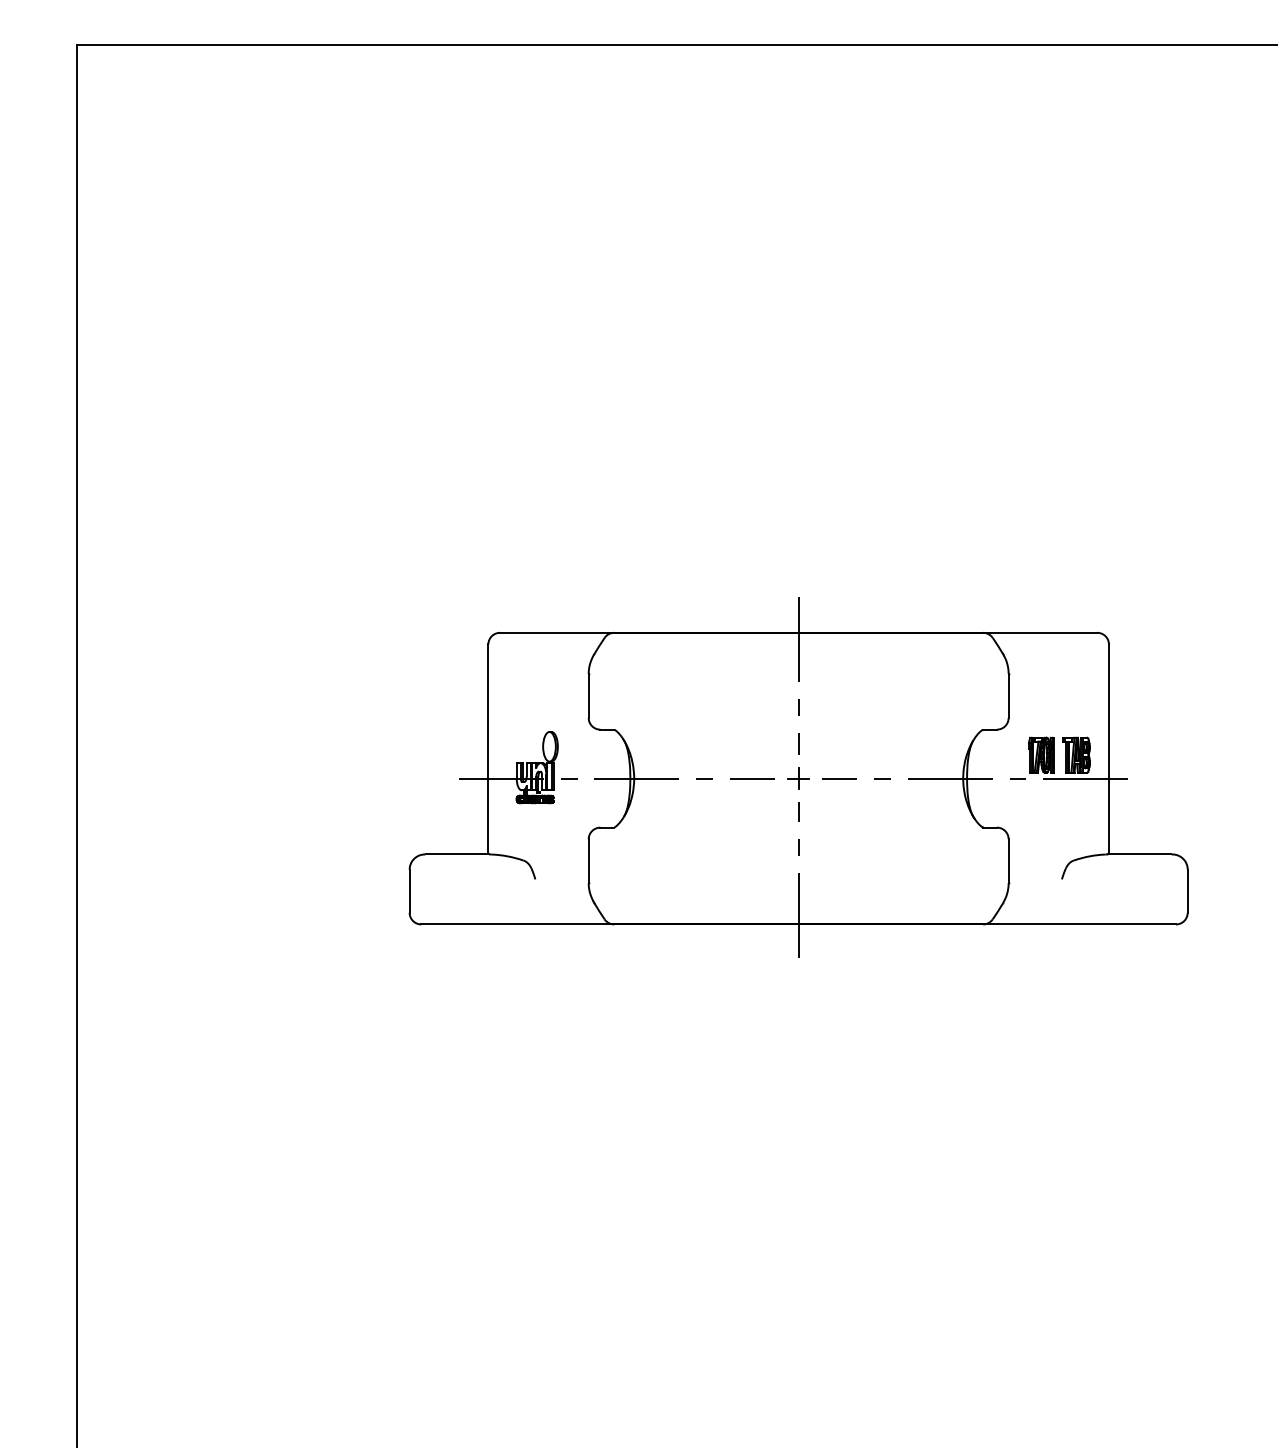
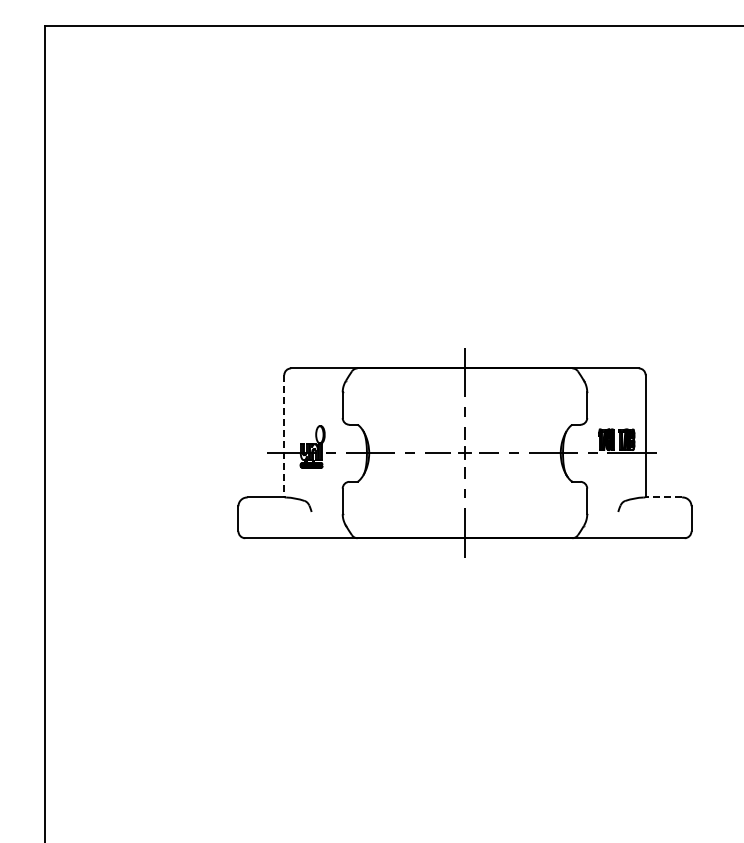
line: (488, 749) -> (284, 436), solid -> dashed
line: (1139, 854) -> (663, 497), solid -> dashed

